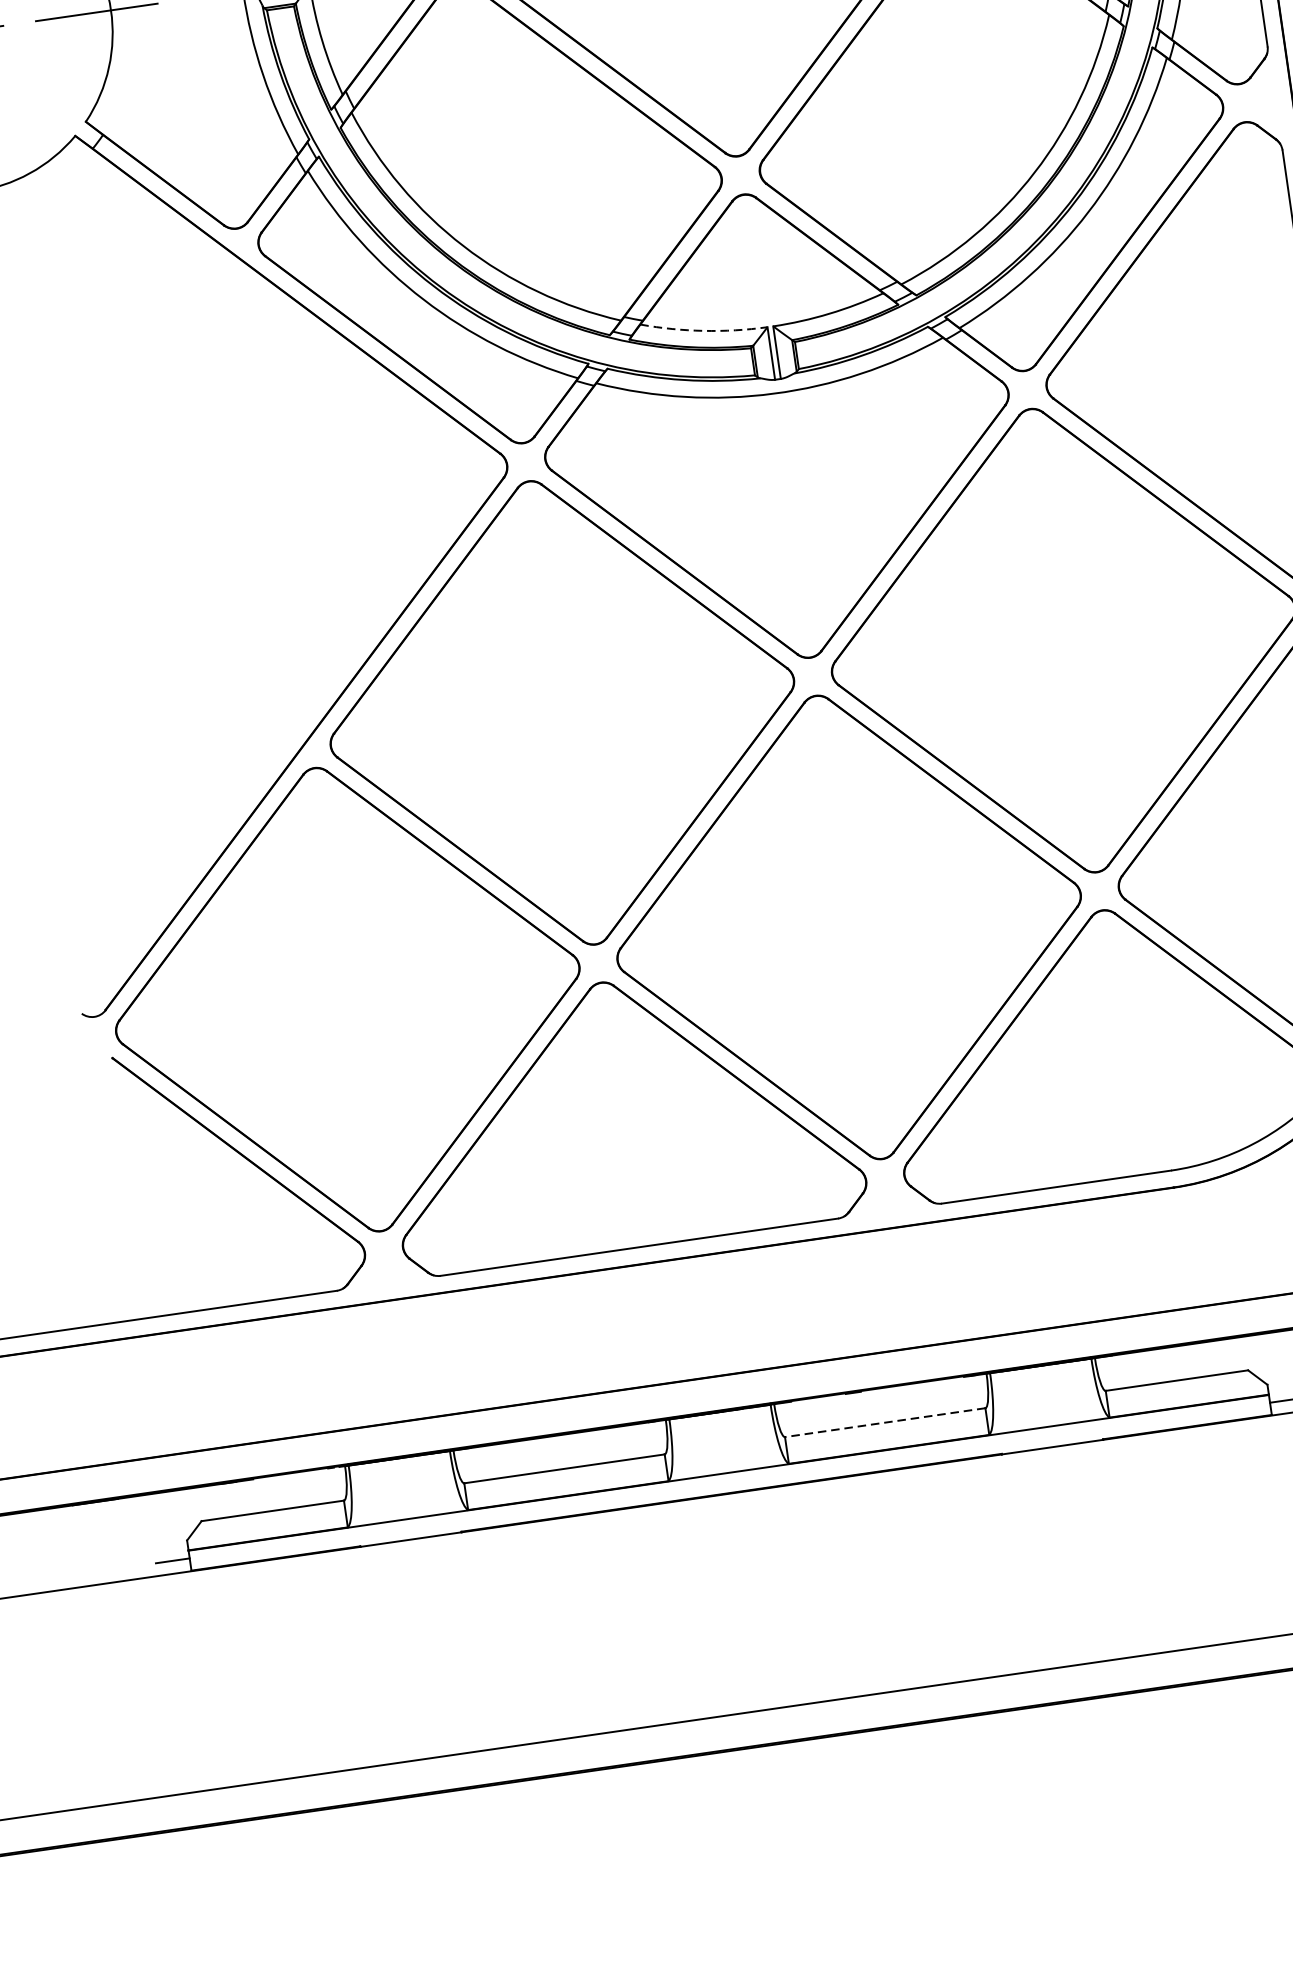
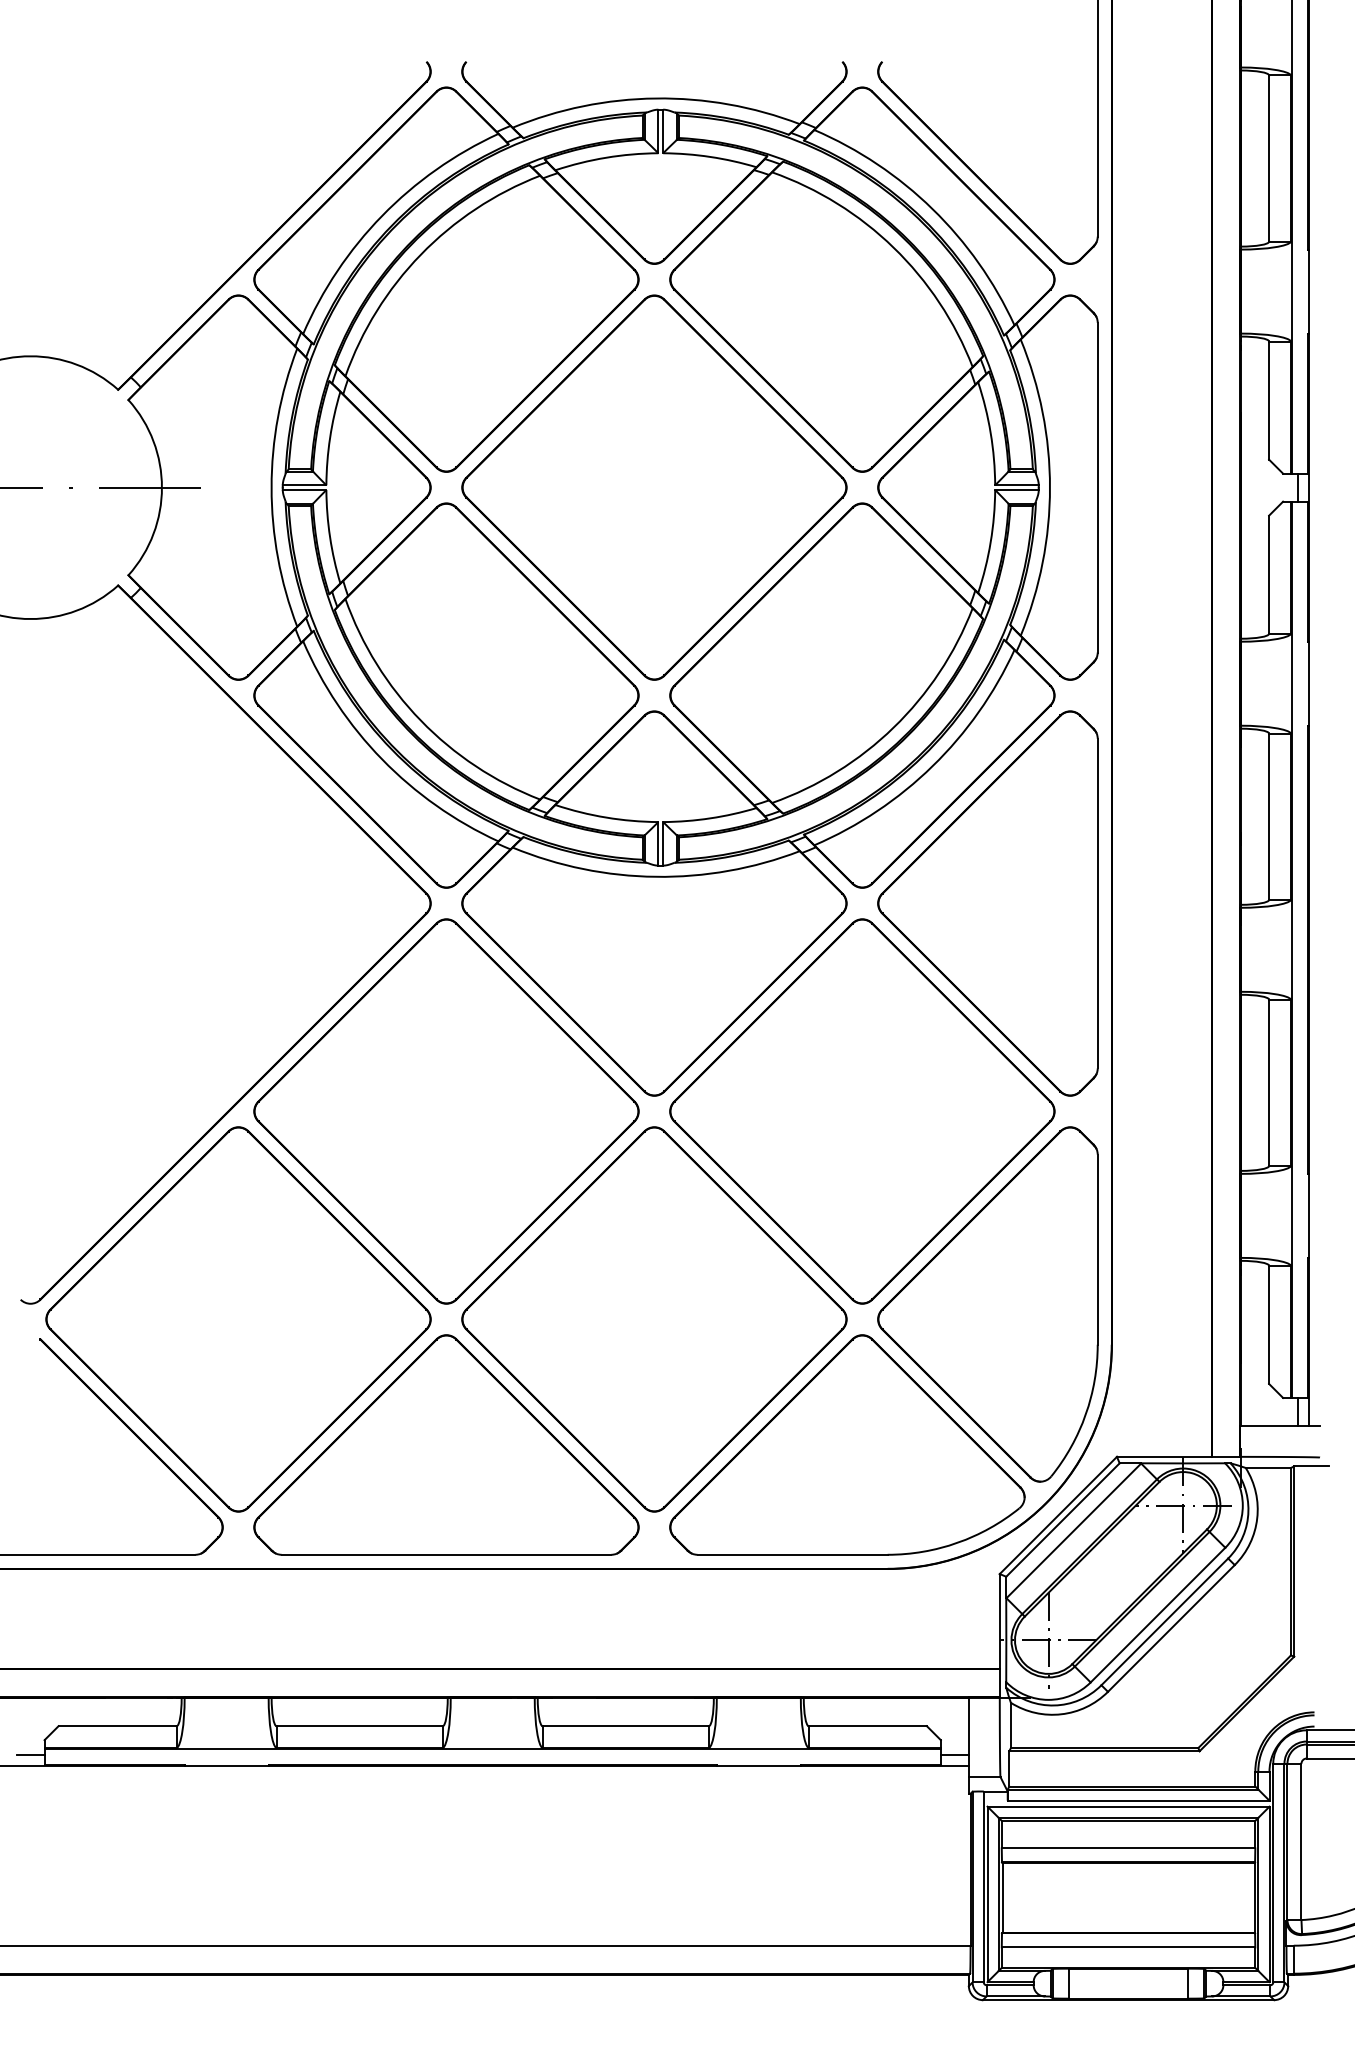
arc: (704, 330) -> (606, 817), dashed -> solid
line: (884, 1423) -> (625, 1726), dashed -> solid

